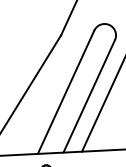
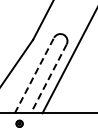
line: (66, 92) -> (34, 75), solid -> dashed
line: (88, 95) -> (48, 78), solid -> dashed

